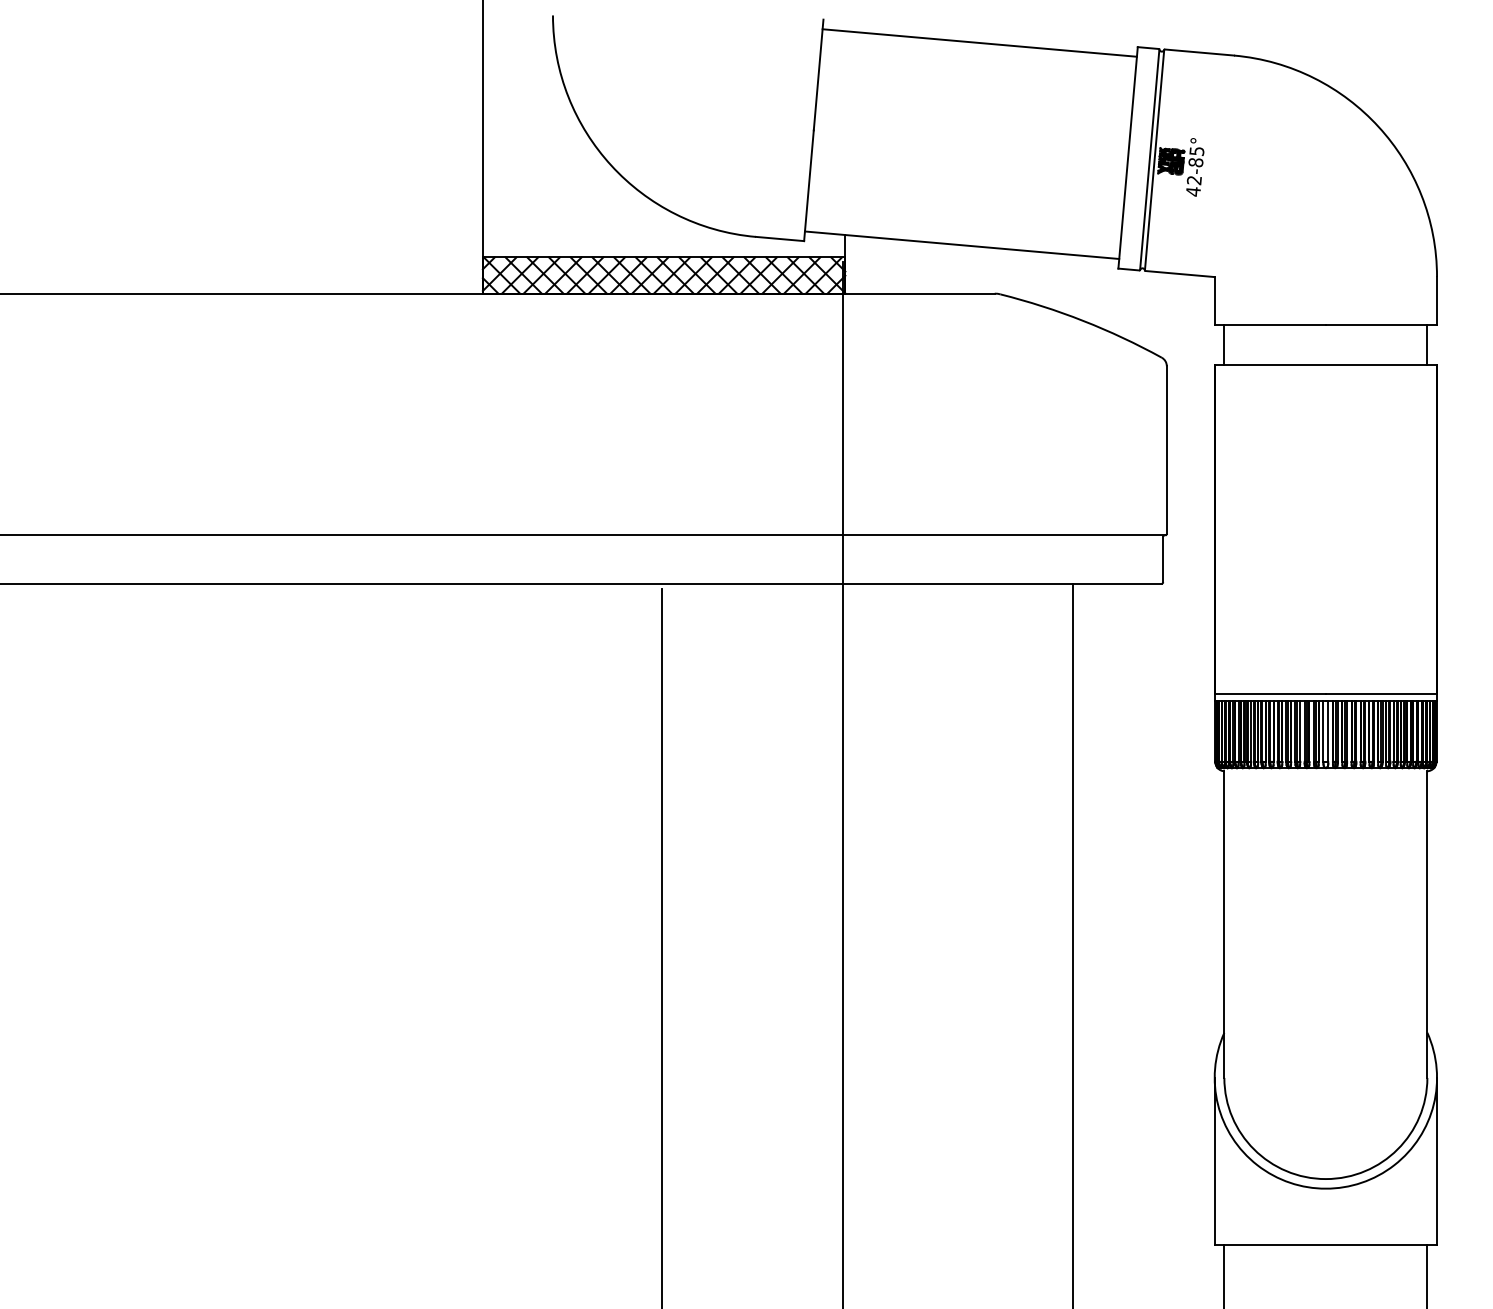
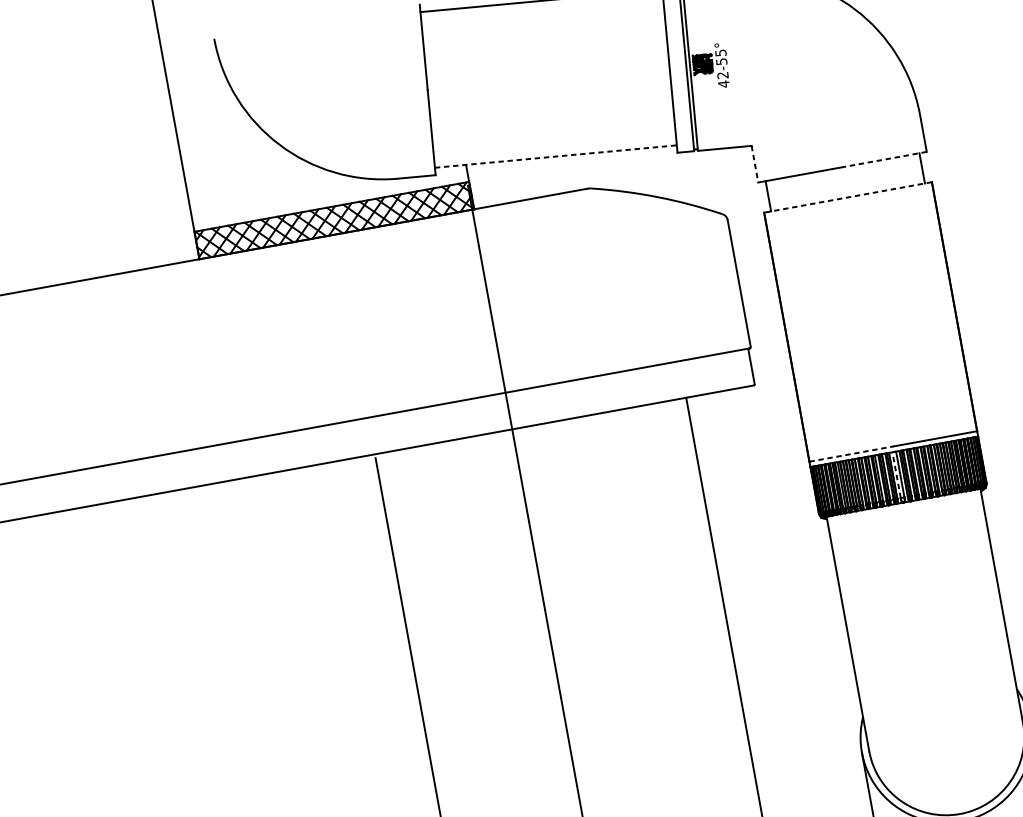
text: (1195, 162) -> (721, 61), 42-85° -> 42-55°
line: (962, 245) -> (556, 156), solid -> dashed
line: (1214, 301) -> (754, 164), solid -> dashed
line: (1381, 325) -> (884, 159), solid -> dashed
line: (1325, 365) -> (847, 197), solid -> dashed
line: (1271, 693) -> (852, 453), solid -> dashed
line: (1323, 730) -> (896, 474), solid -> dashed

